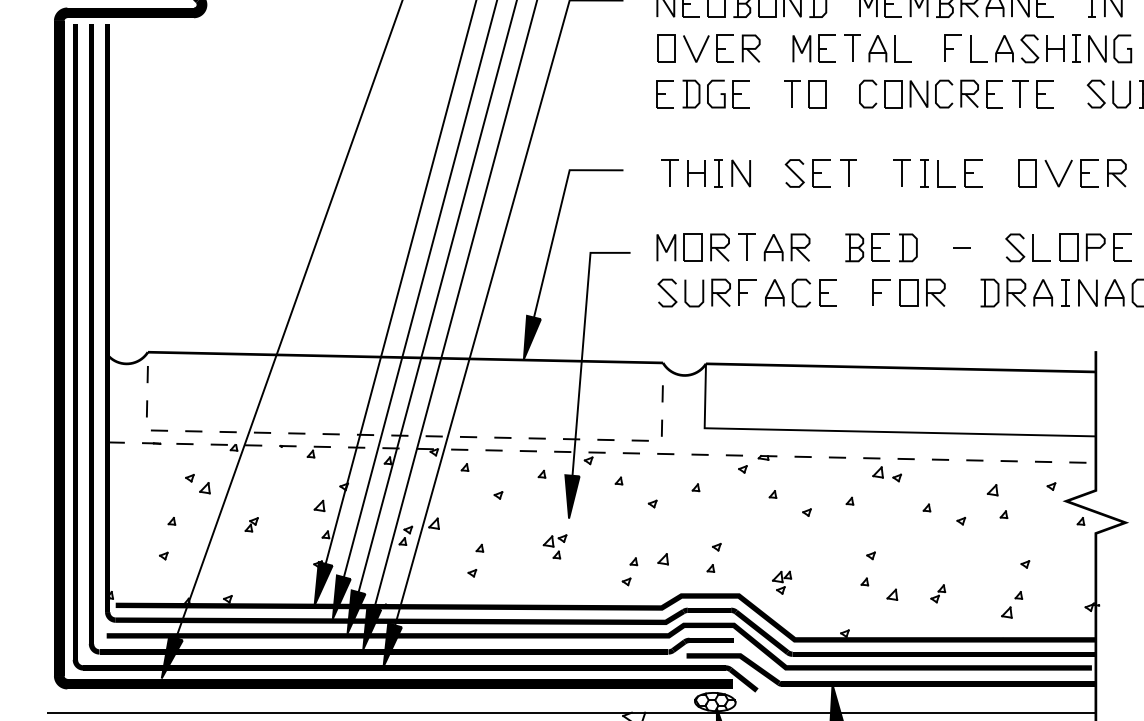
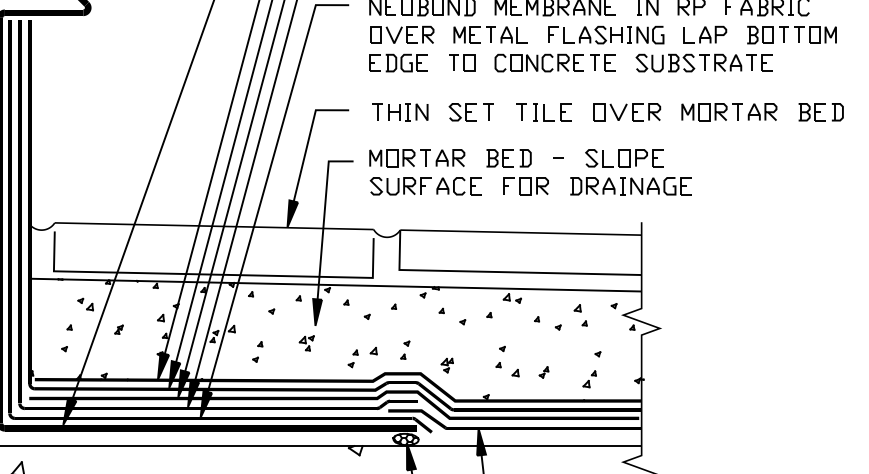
line: (404, 435) -> (213, 274), dashed -> solid
line: (601, 453) -> (335, 285), dashed -> solid

